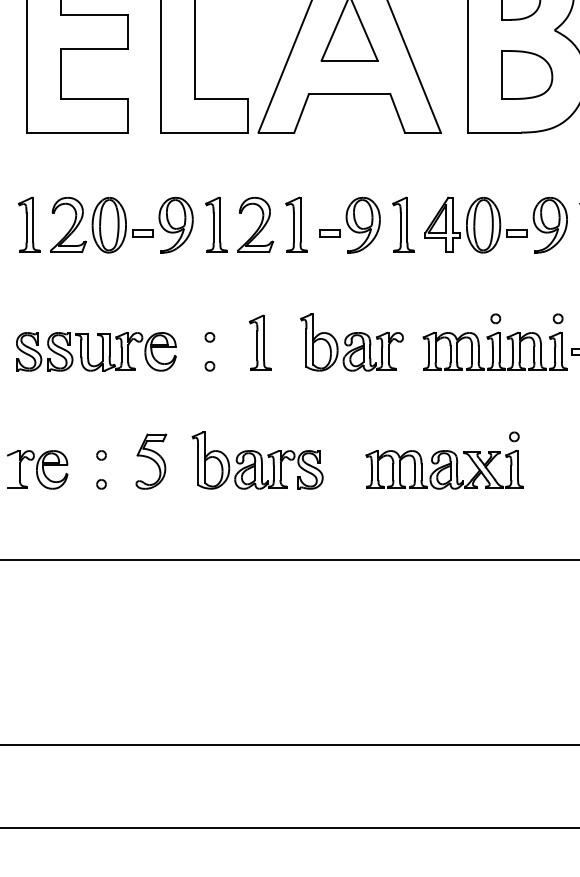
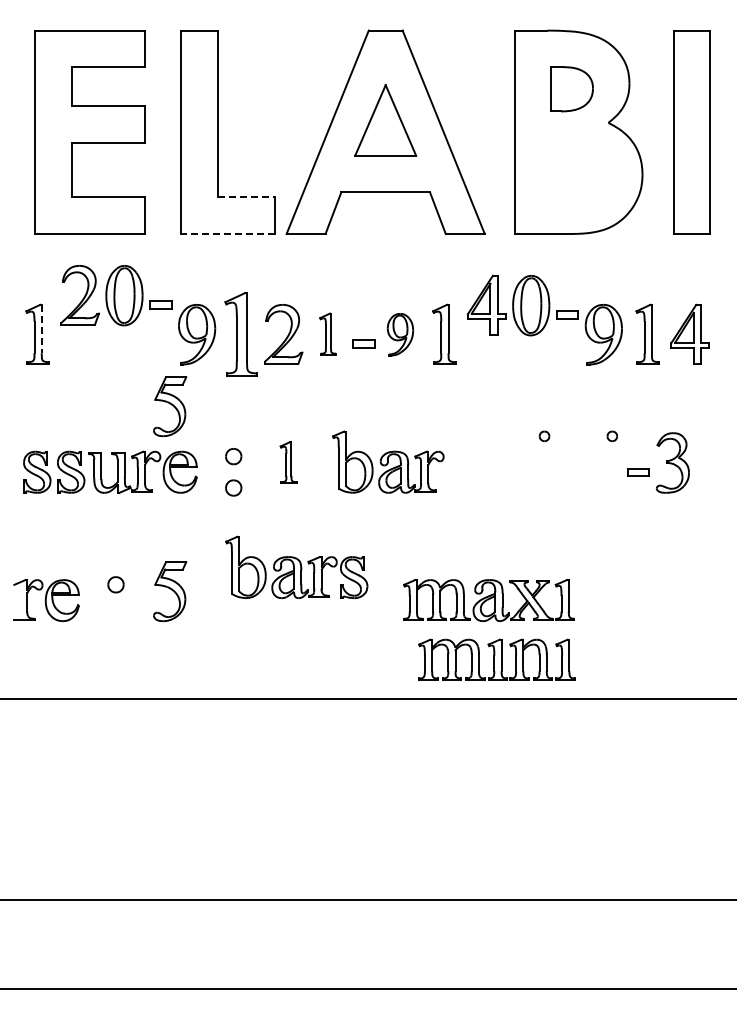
part: (527, 75) -> (578, 171), removed
line: (221, 99) -> (246, 197), solid -> dashed
line: (204, 132) -> (227, 233), solid -> dashed
line: (32, 220) -> (41, 329), solid -> dashed
part: (216, 224) -> (240, 333), size x1.4
part: (296, 224) -> (327, 333), size x0.7
part: (101, 225) -> (116, 295), moved
part: (363, 225) -> (400, 334), size x0.7
part: (475, 225) -> (522, 305), moved
part: (151, 291) -> (170, 406), added
part: (209, 337) -> (233, 456), size x1.6
part: (260, 342) -> (288, 462), size x0.7
part: (494, 351) -> (496, 659), moved
part: (209, 365) -> (233, 487), size x1.6
part: (514, 436) -> (564, 564), removed
part: (101, 455) -> (115, 584), size x1.6
part: (257, 459) -> (296, 566), moved
part: (101, 483) -> (115, 615), removed

